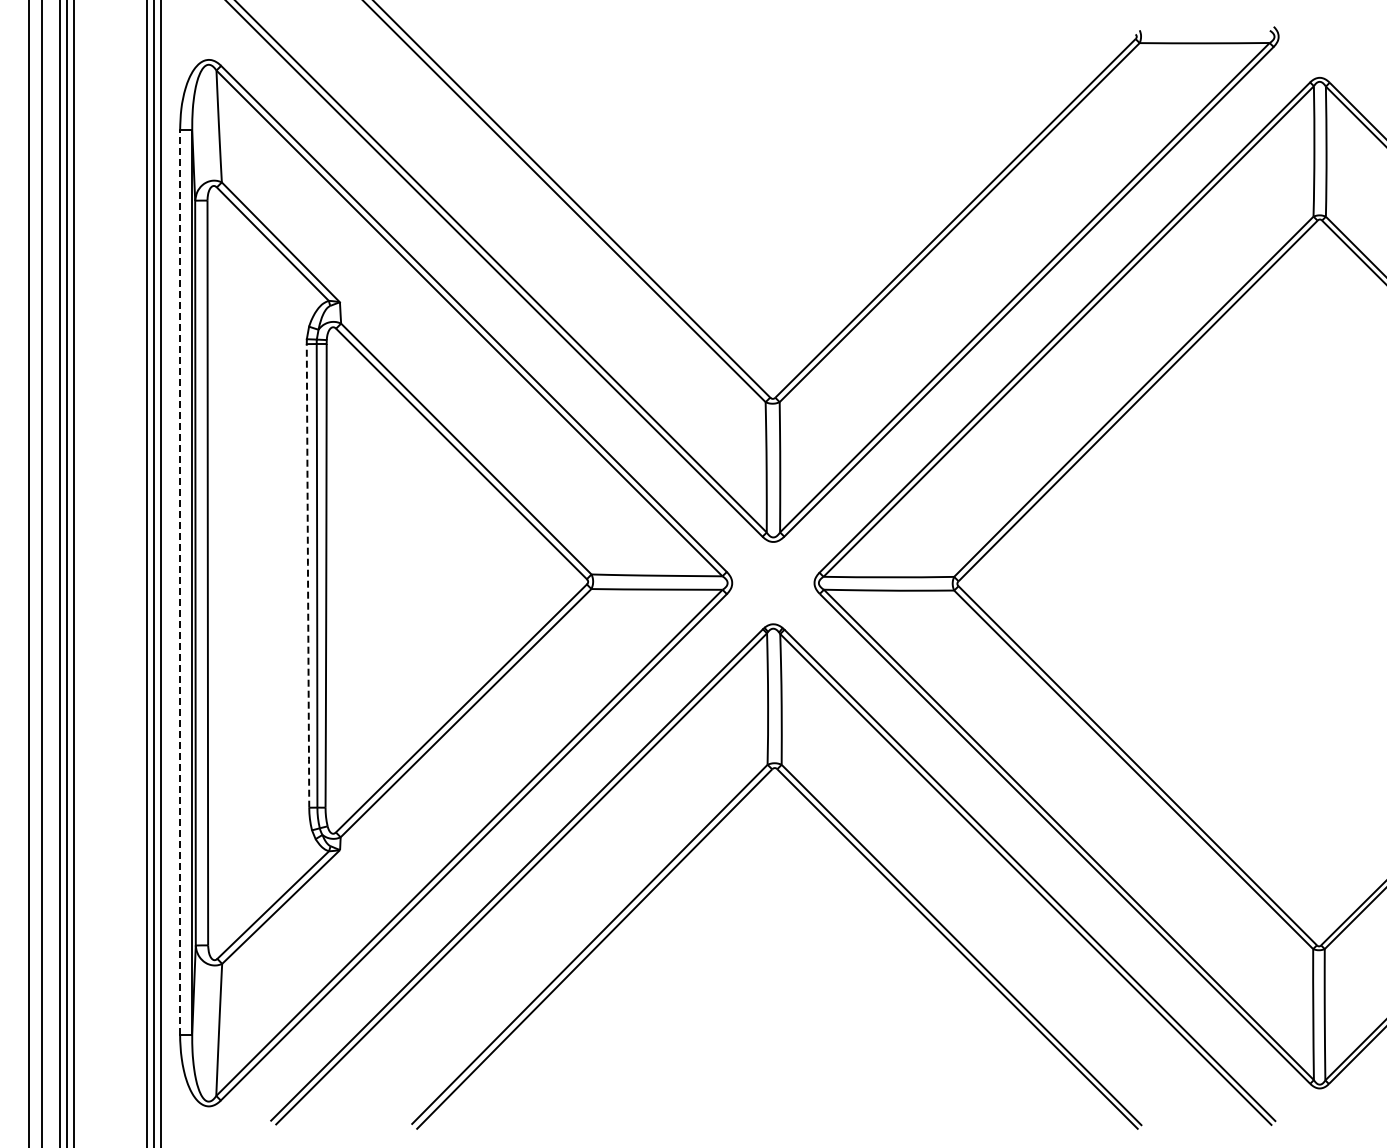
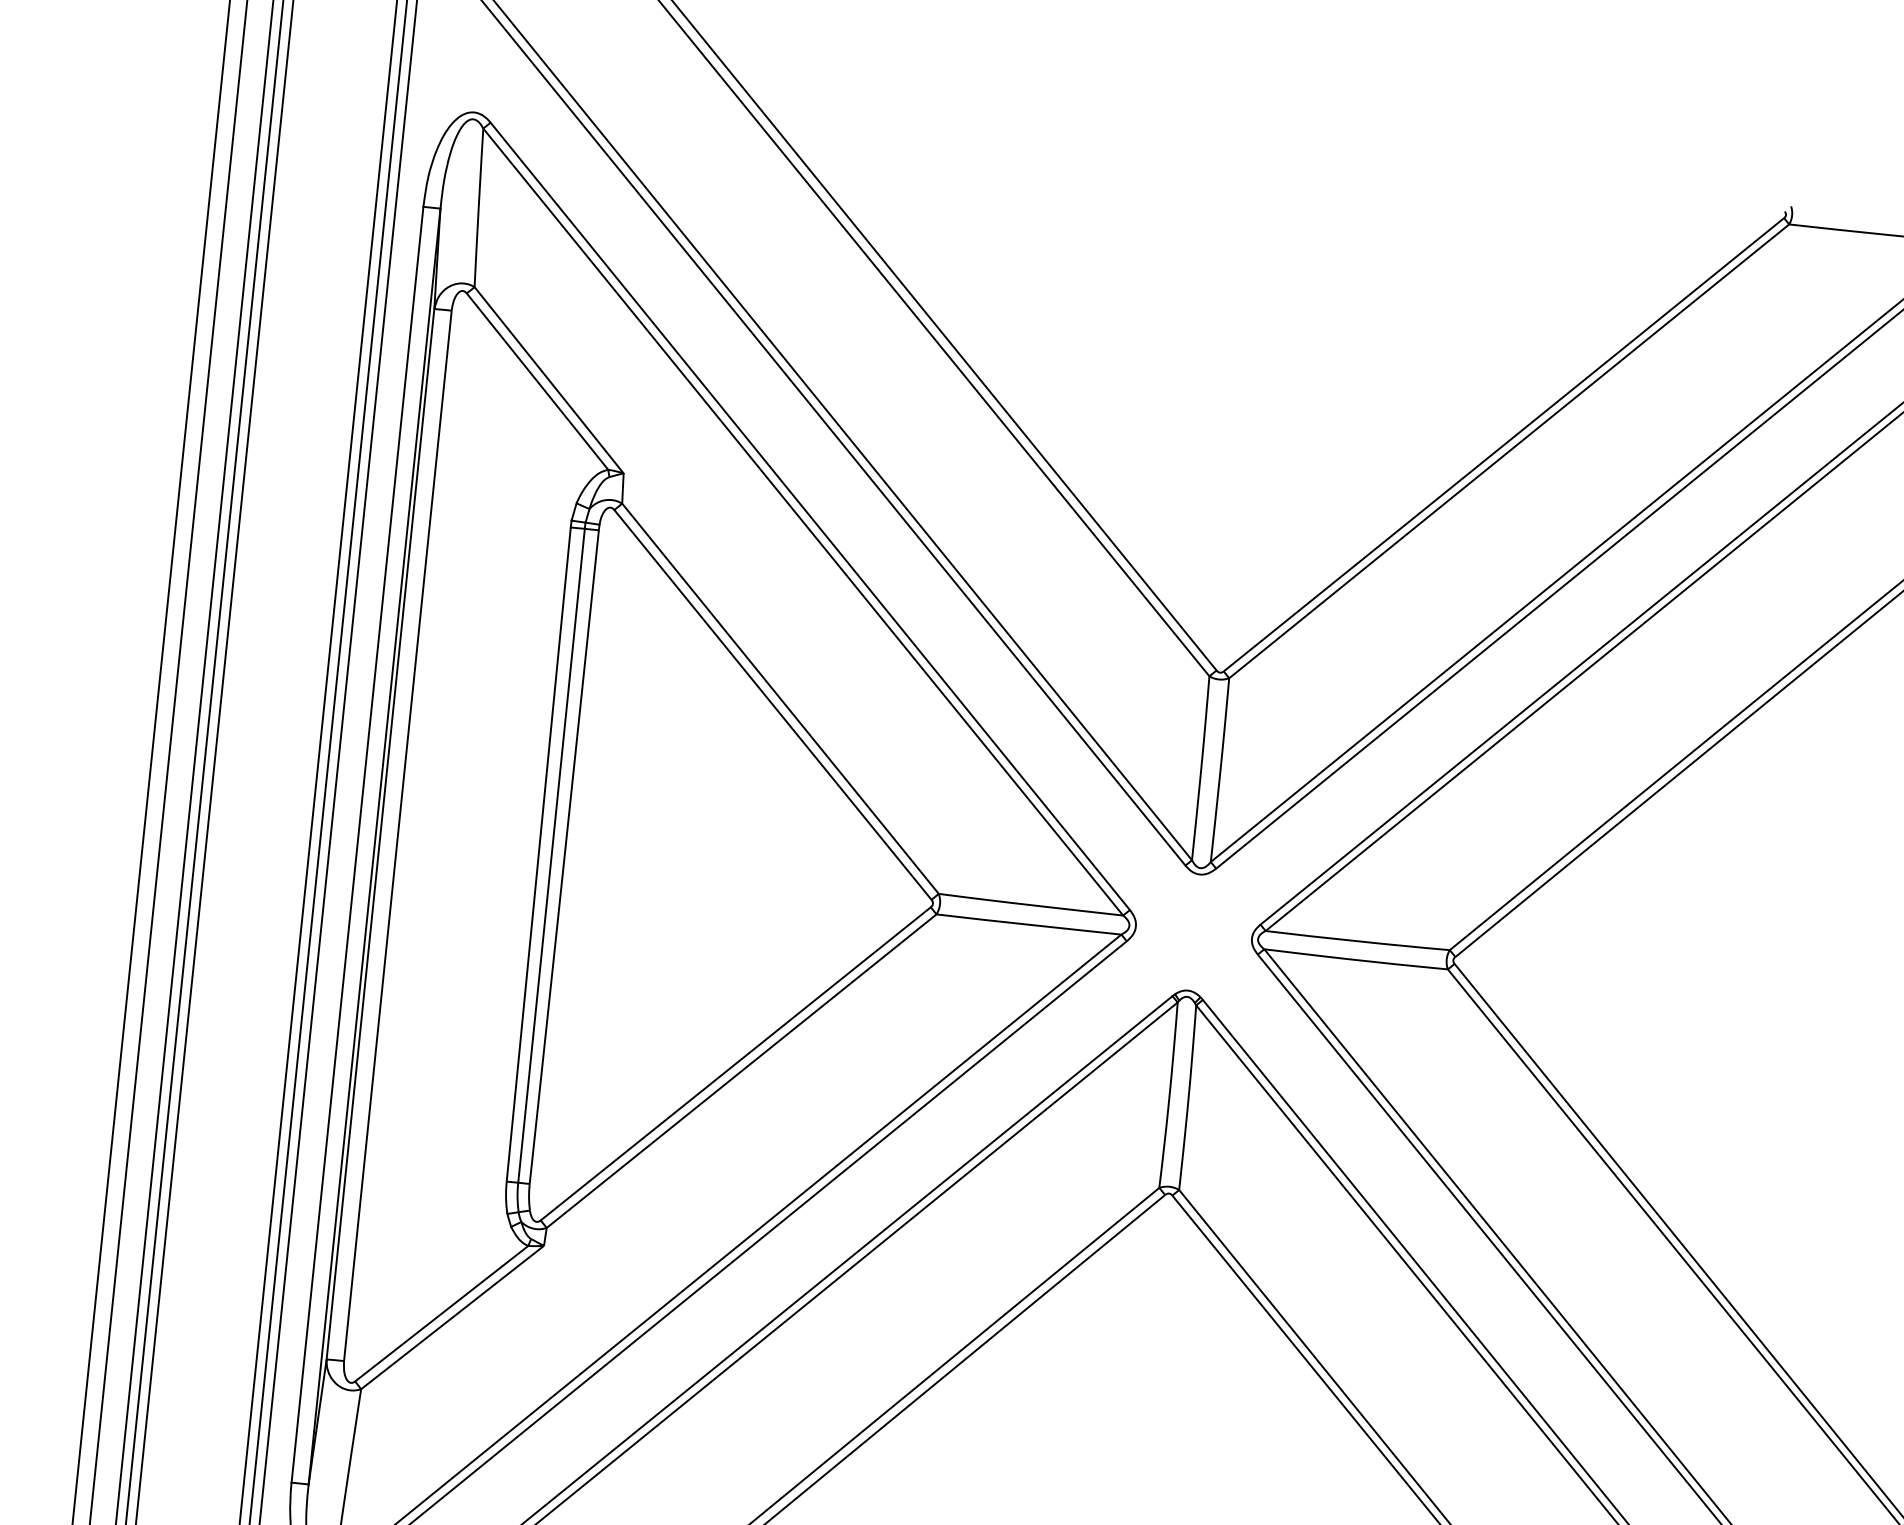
line: (308, 575) -> (539, 854), dashed -> solid
line: (180, 581) -> (358, 843), dashed -> solid

